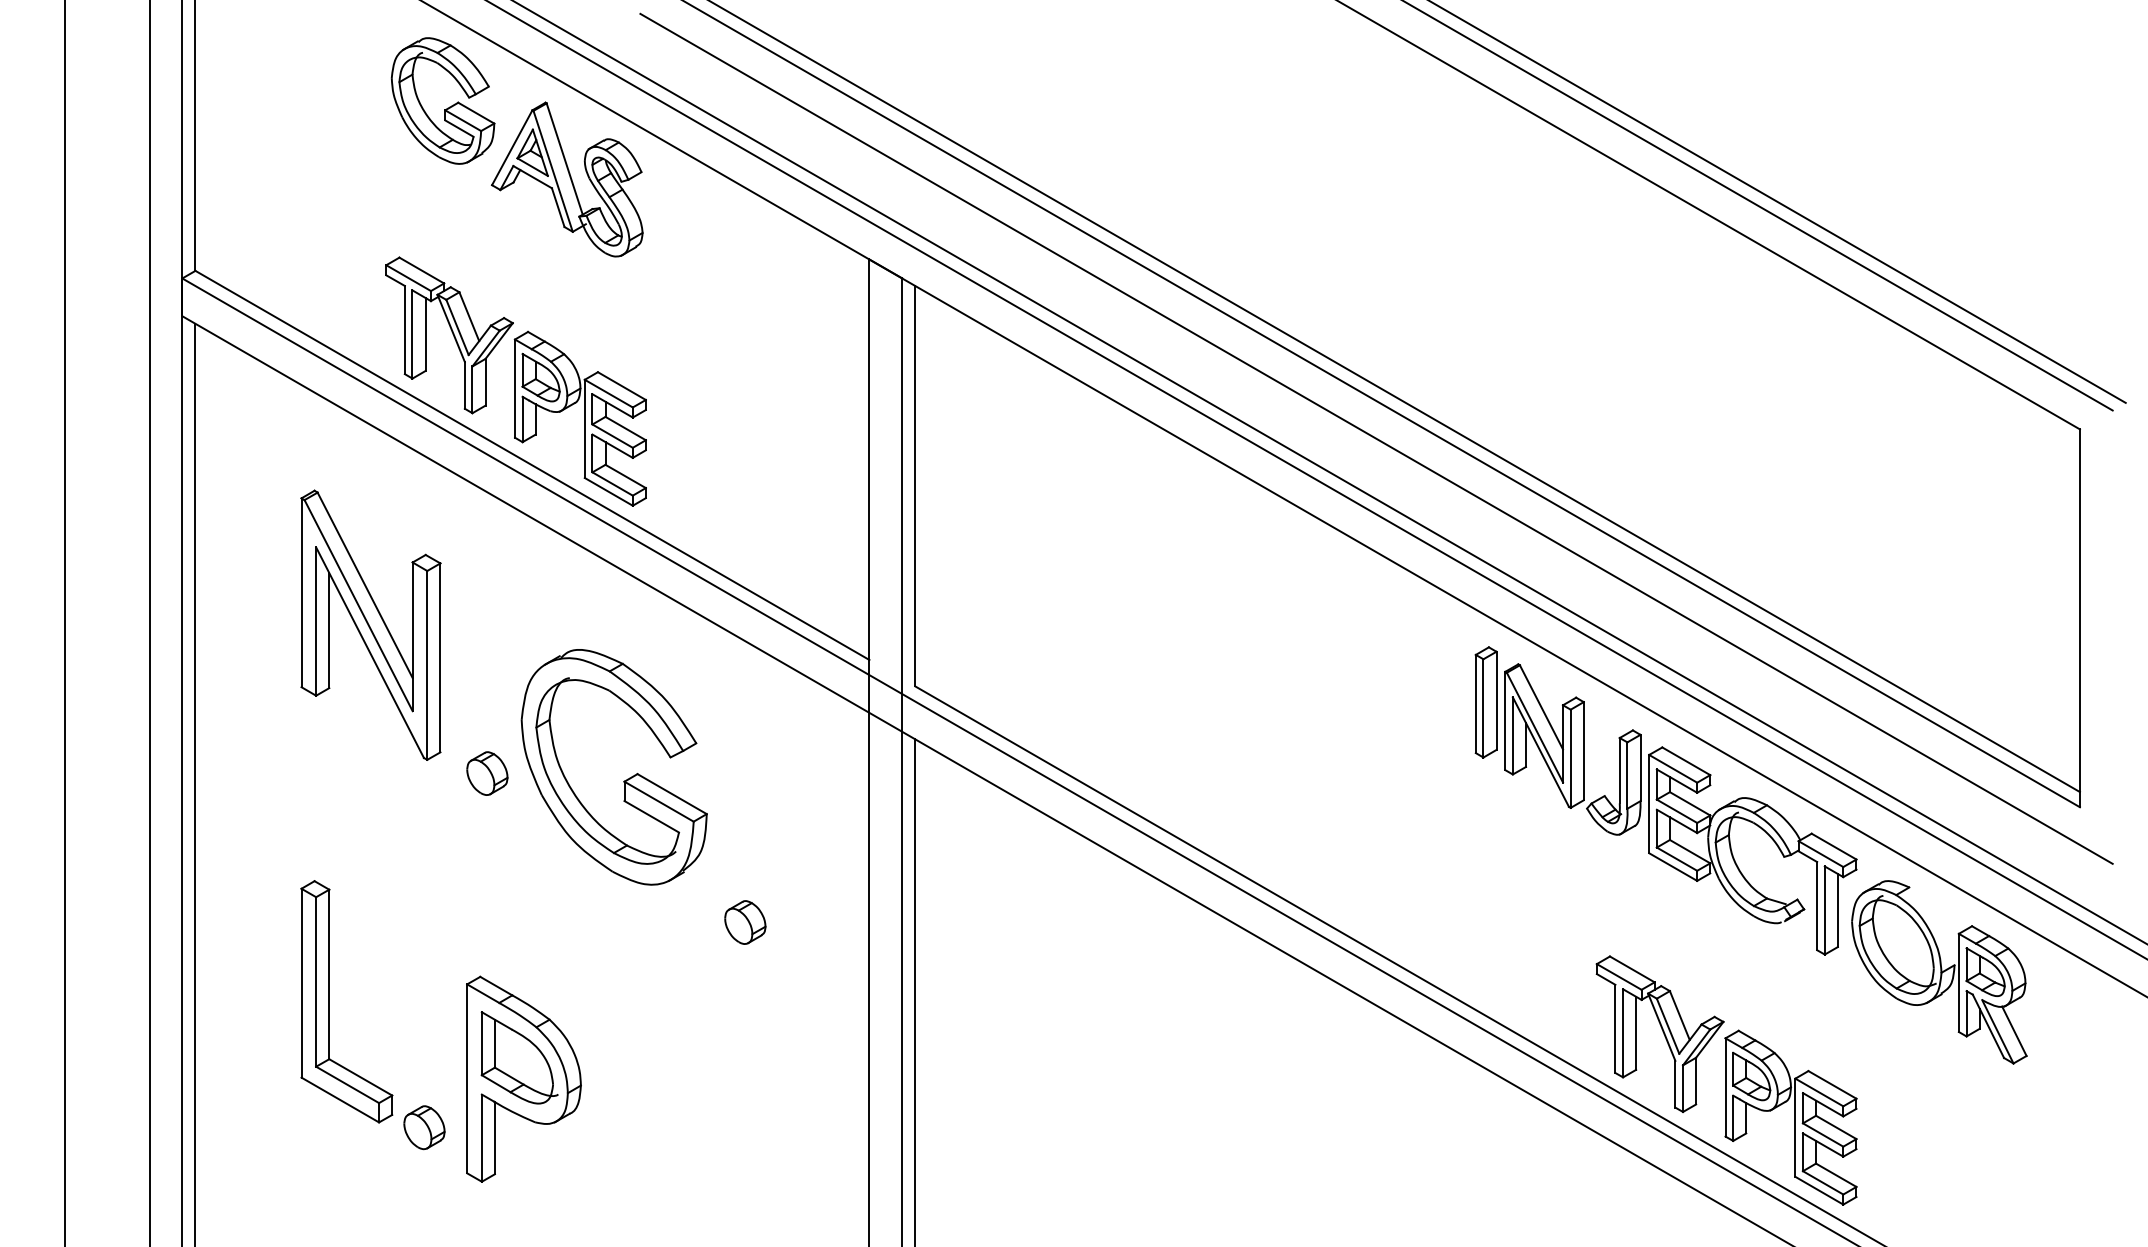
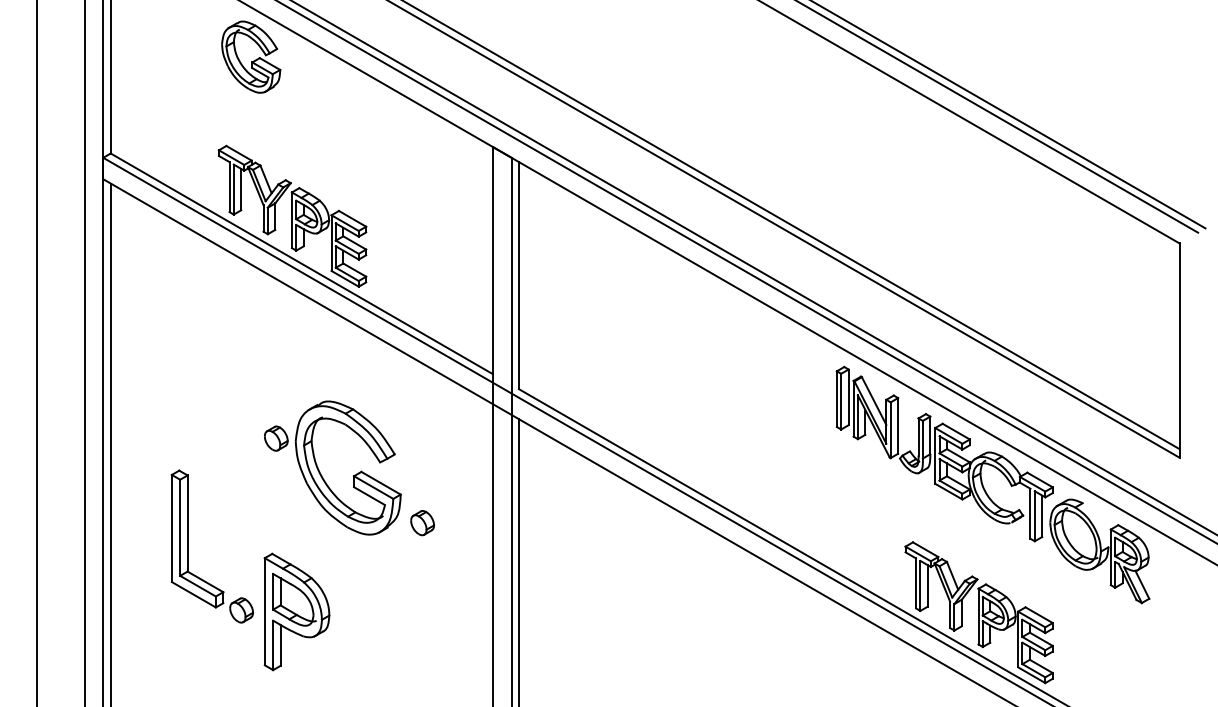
part: (567, 179) -> (321, 101), removed
line: (1376, 438) -> (780, 248), removed
part: (369, 625) -> (209, 354), removed
part: (625, 778) -> (354, 474), moved
part: (330, 1014) -> (188, 546), moved

